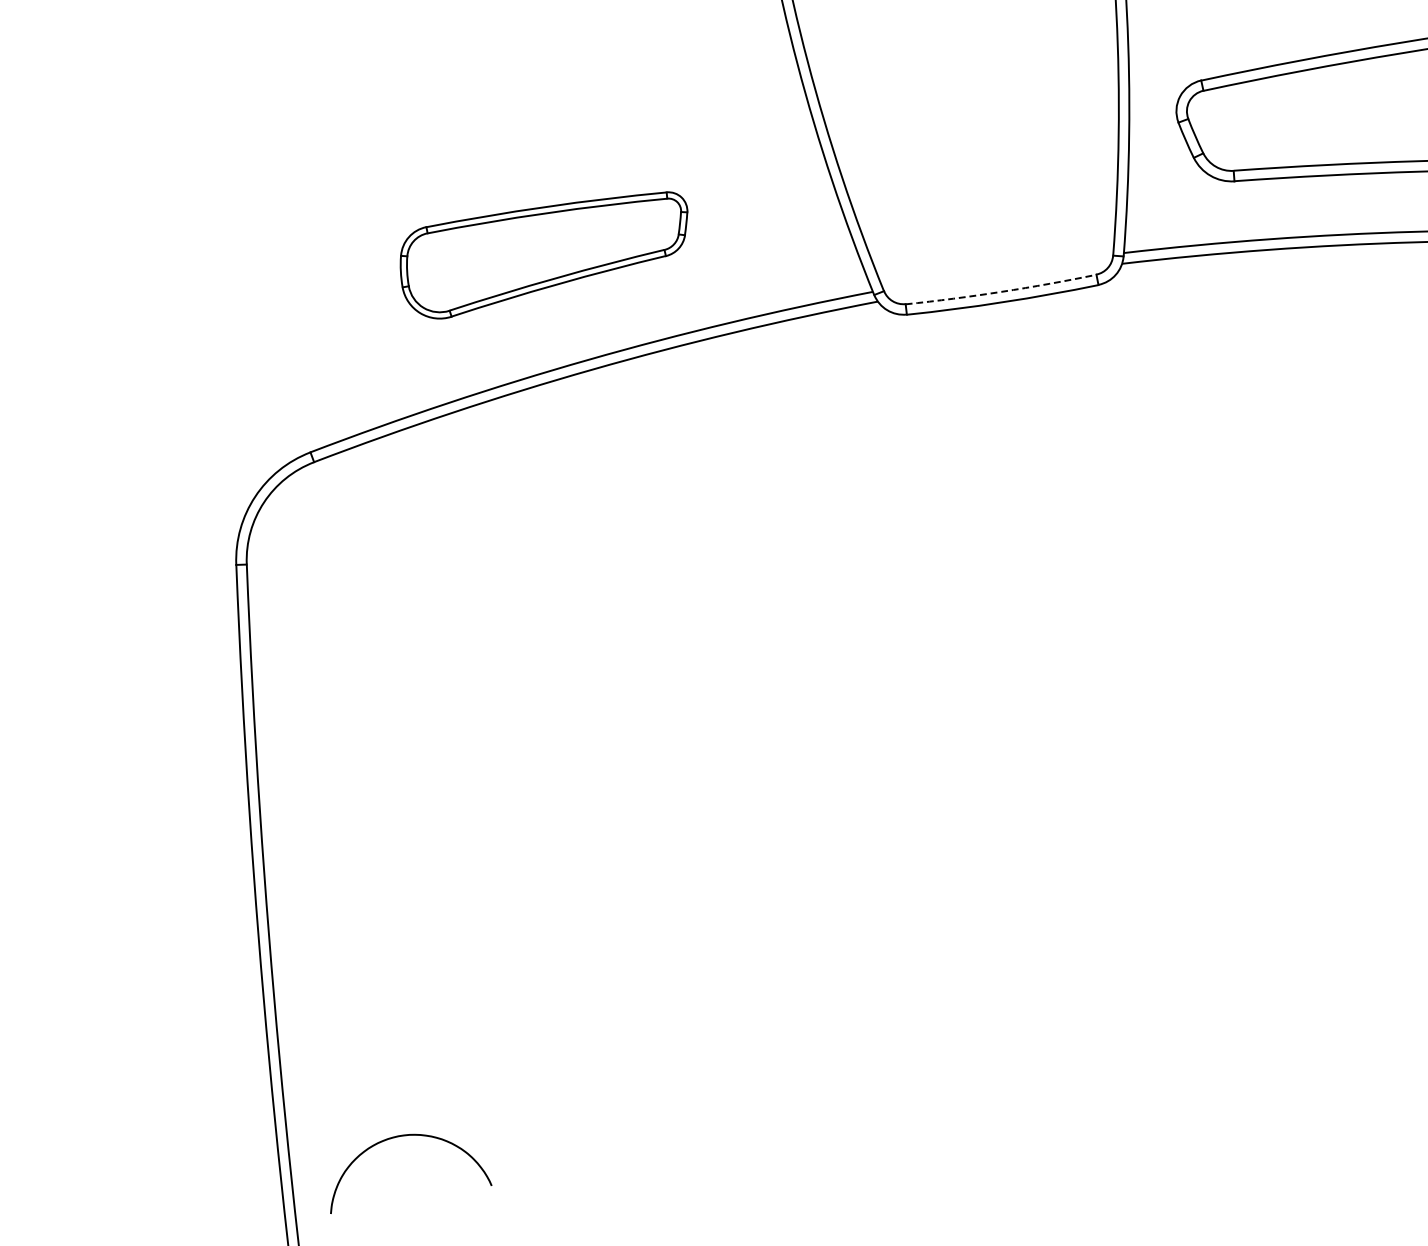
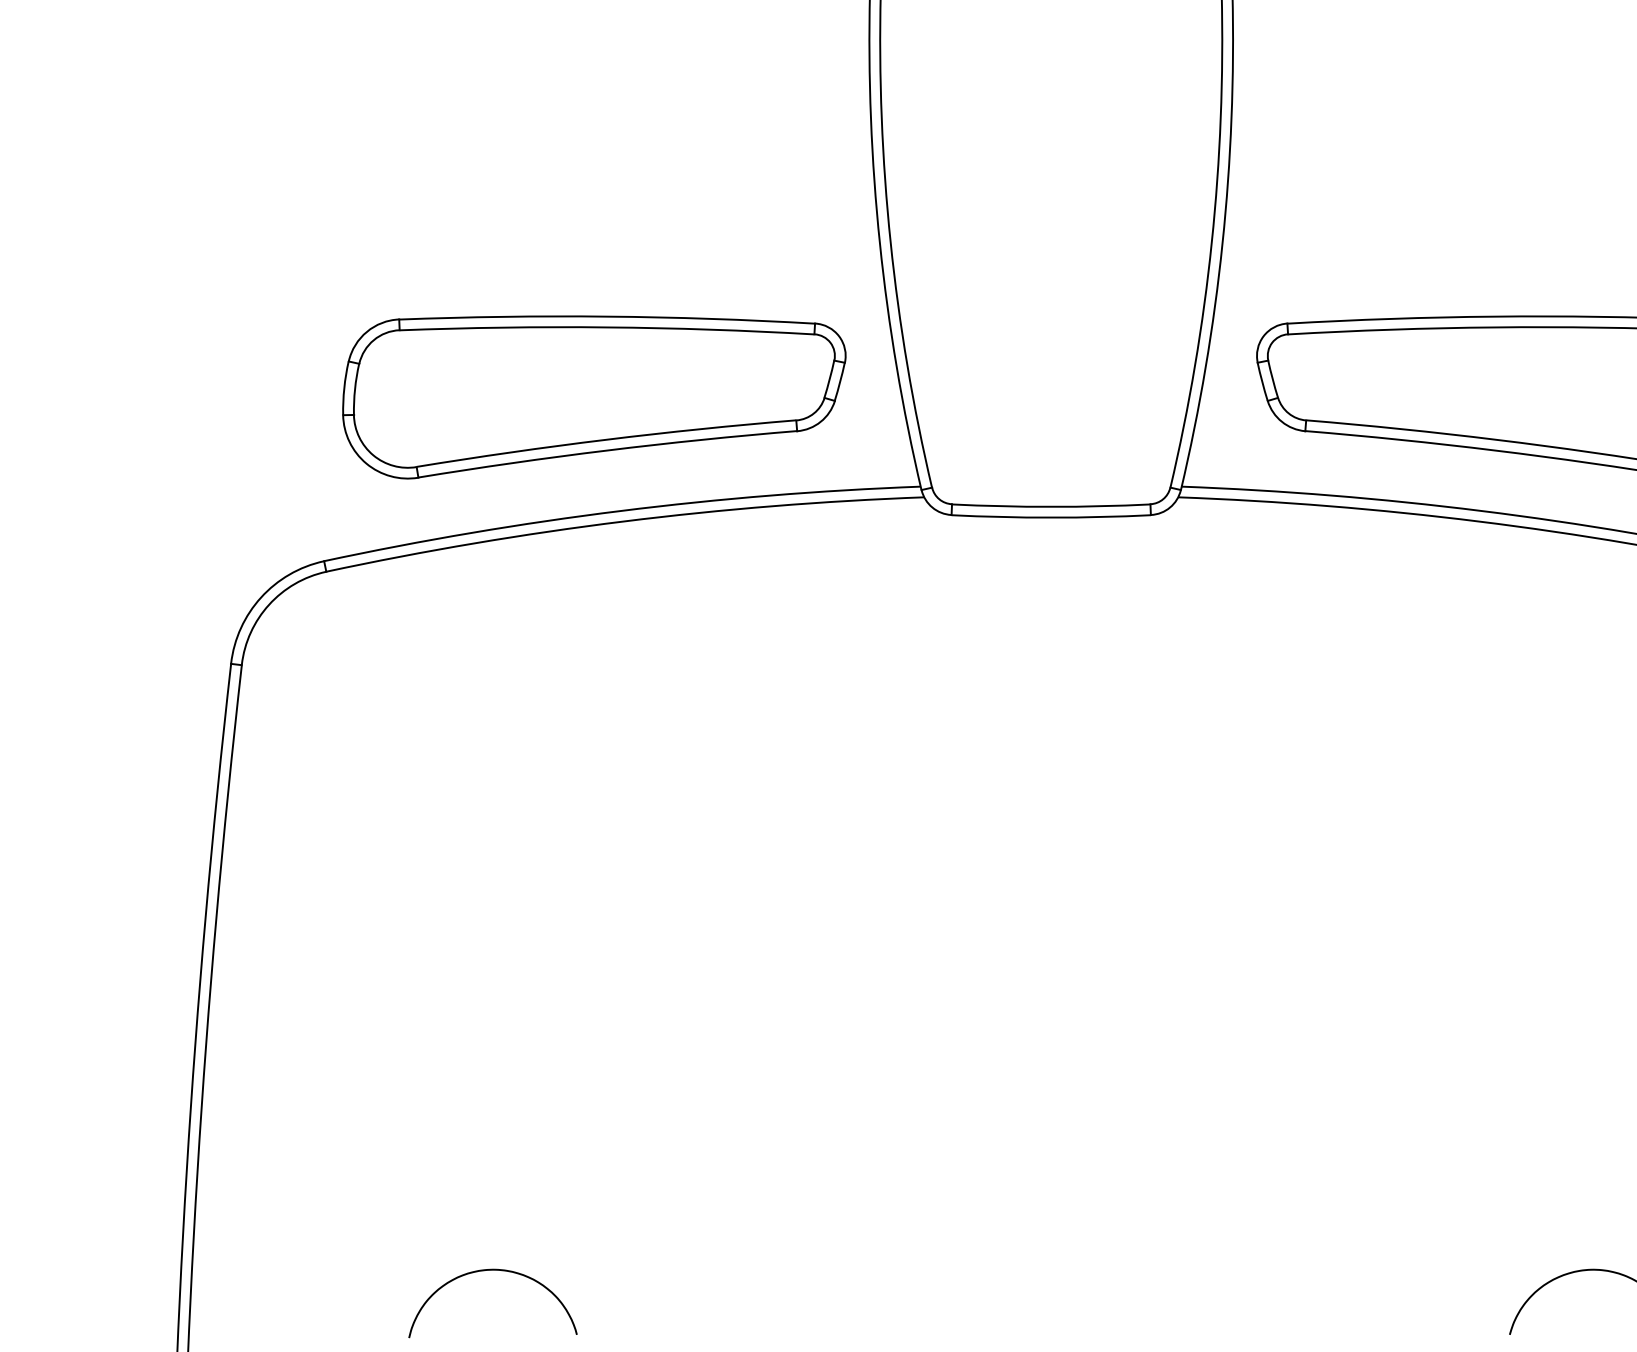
part: (546, 254) -> (594, 397), size x1.67
arc: (1001, 291) -> (1051, 506), dashed -> solid
curve: (393, 1138) -> (484, 1271), moved

